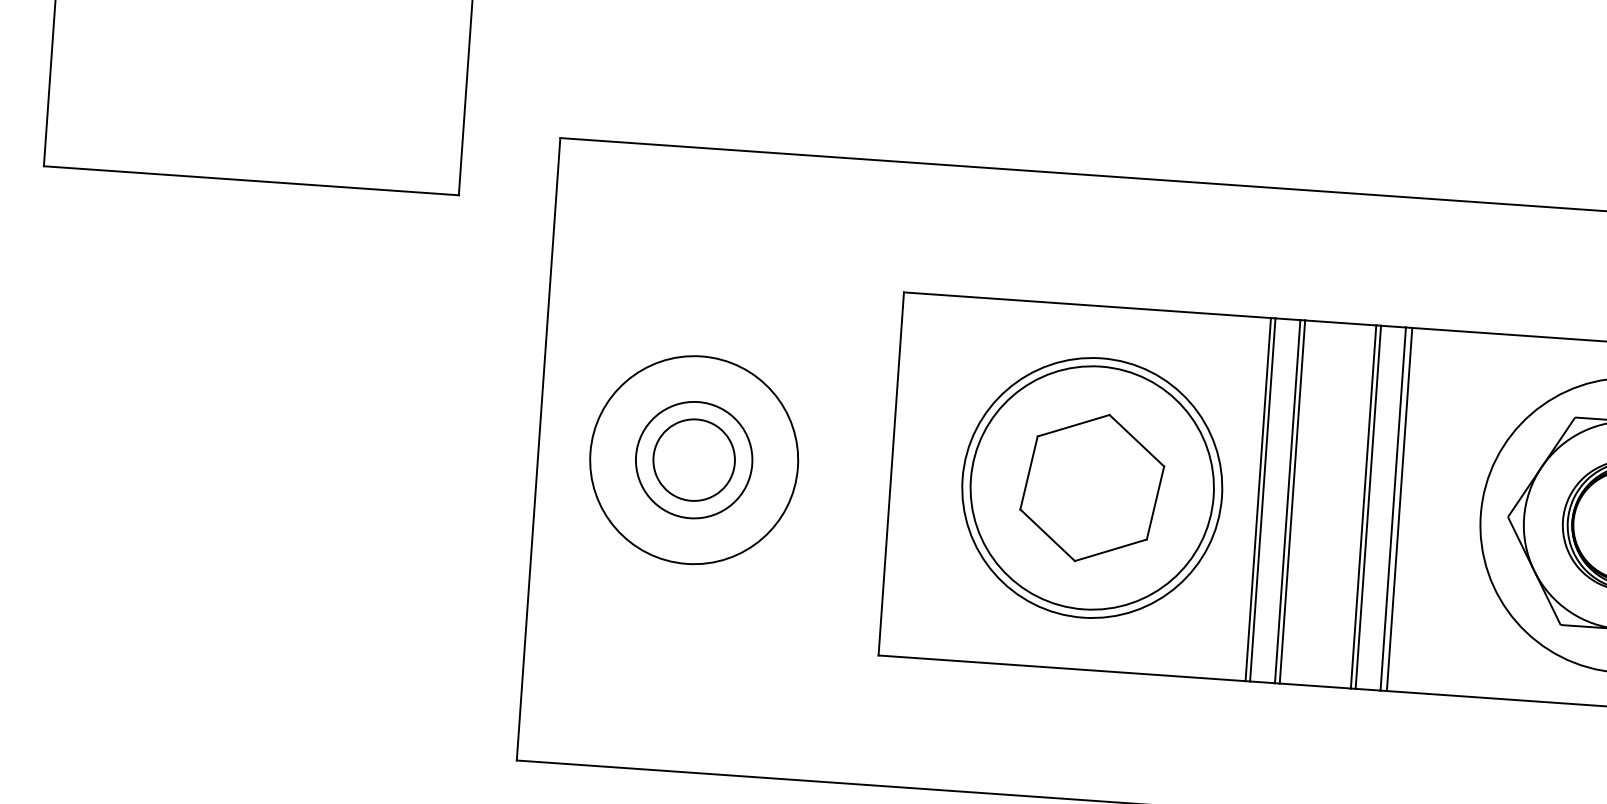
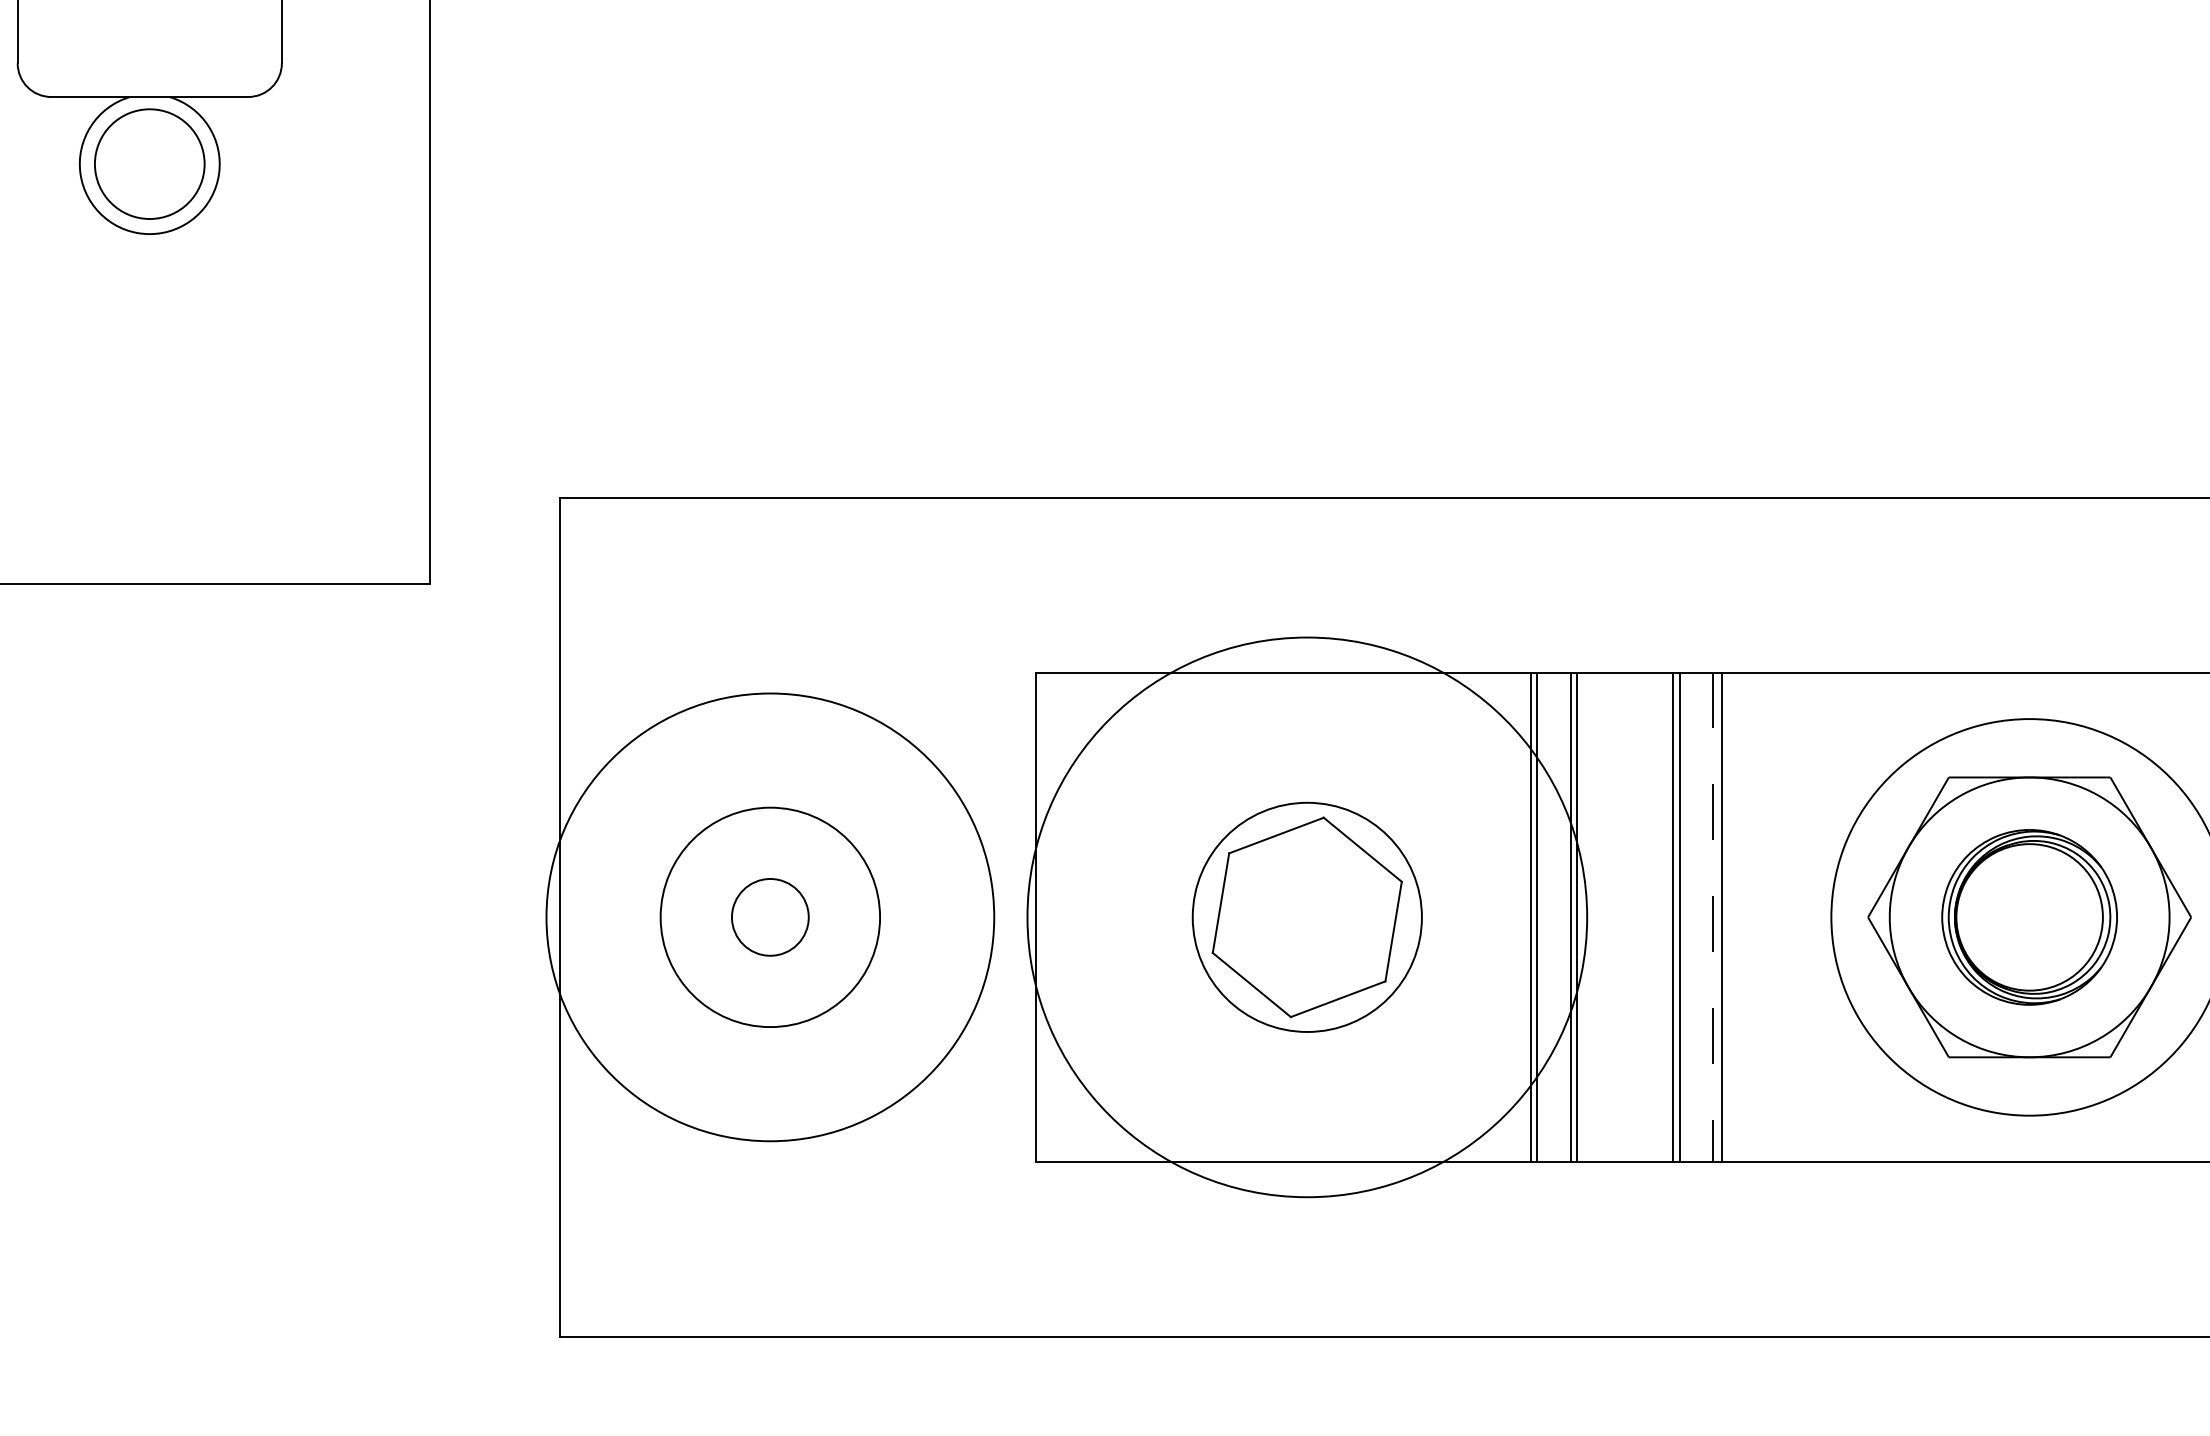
circle: (694, 460) -> (770, 917), size x0.7
circle: (694, 460) -> (770, 917), size x1.4
circle: (694, 460) -> (770, 917), size x1.6
circle: (1092, 488) -> (1307, 917), size x0.7
circle: (1092, 488) -> (1307, 917), size x1.6
line: (1393, 509) -> (1713, 917), solid -> dashed

